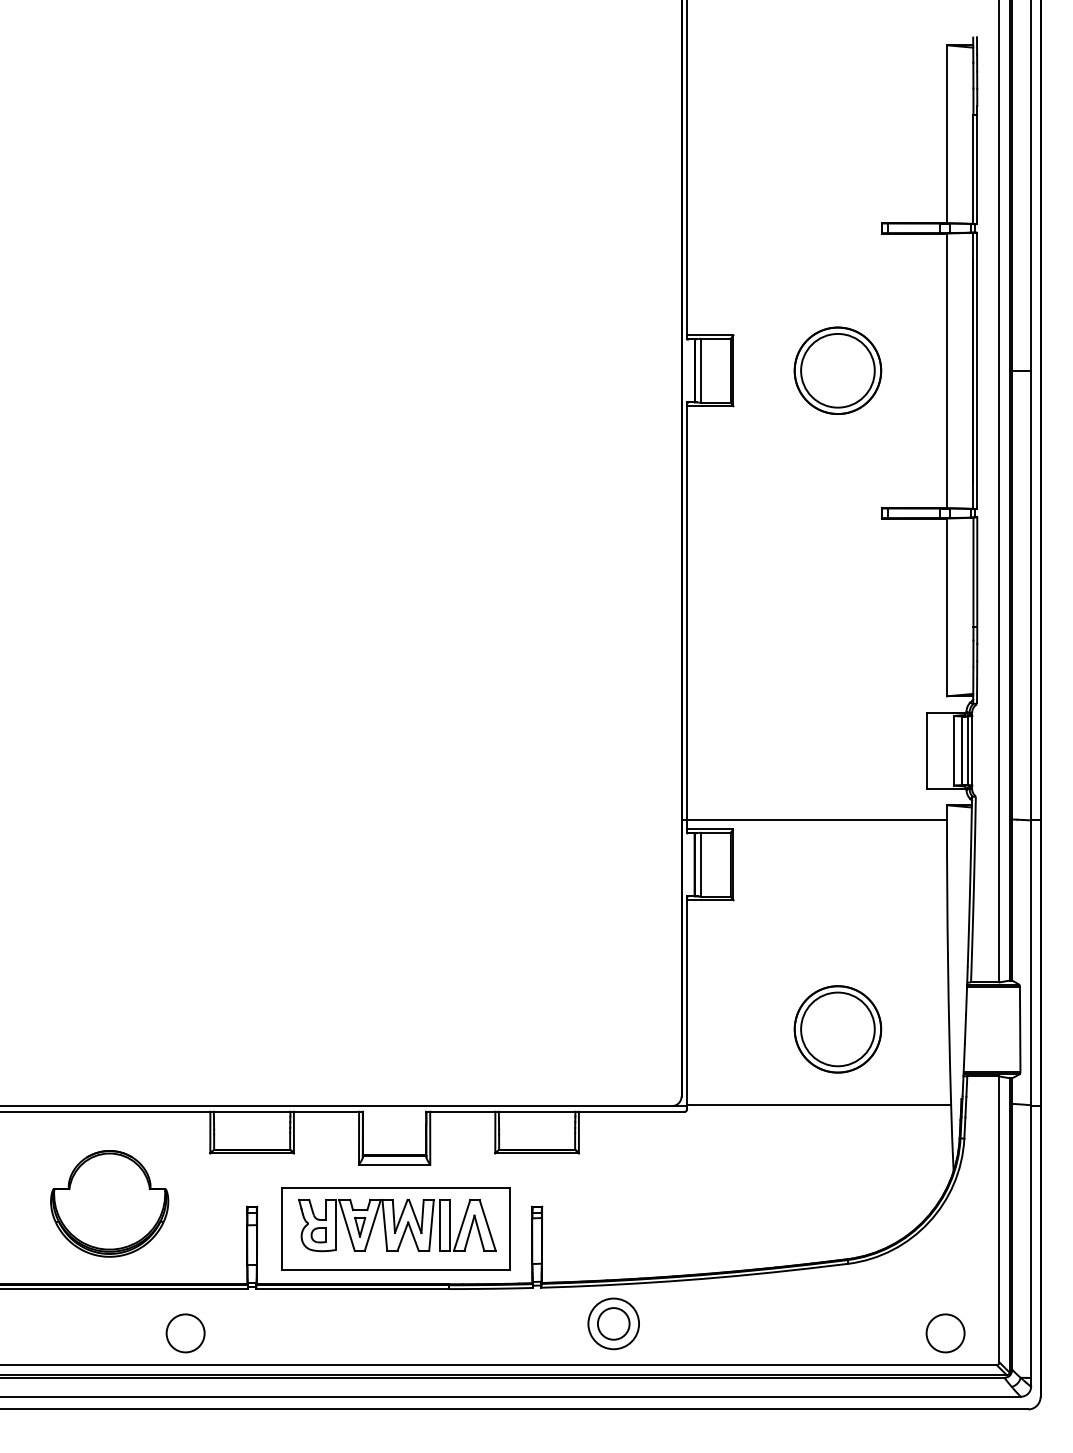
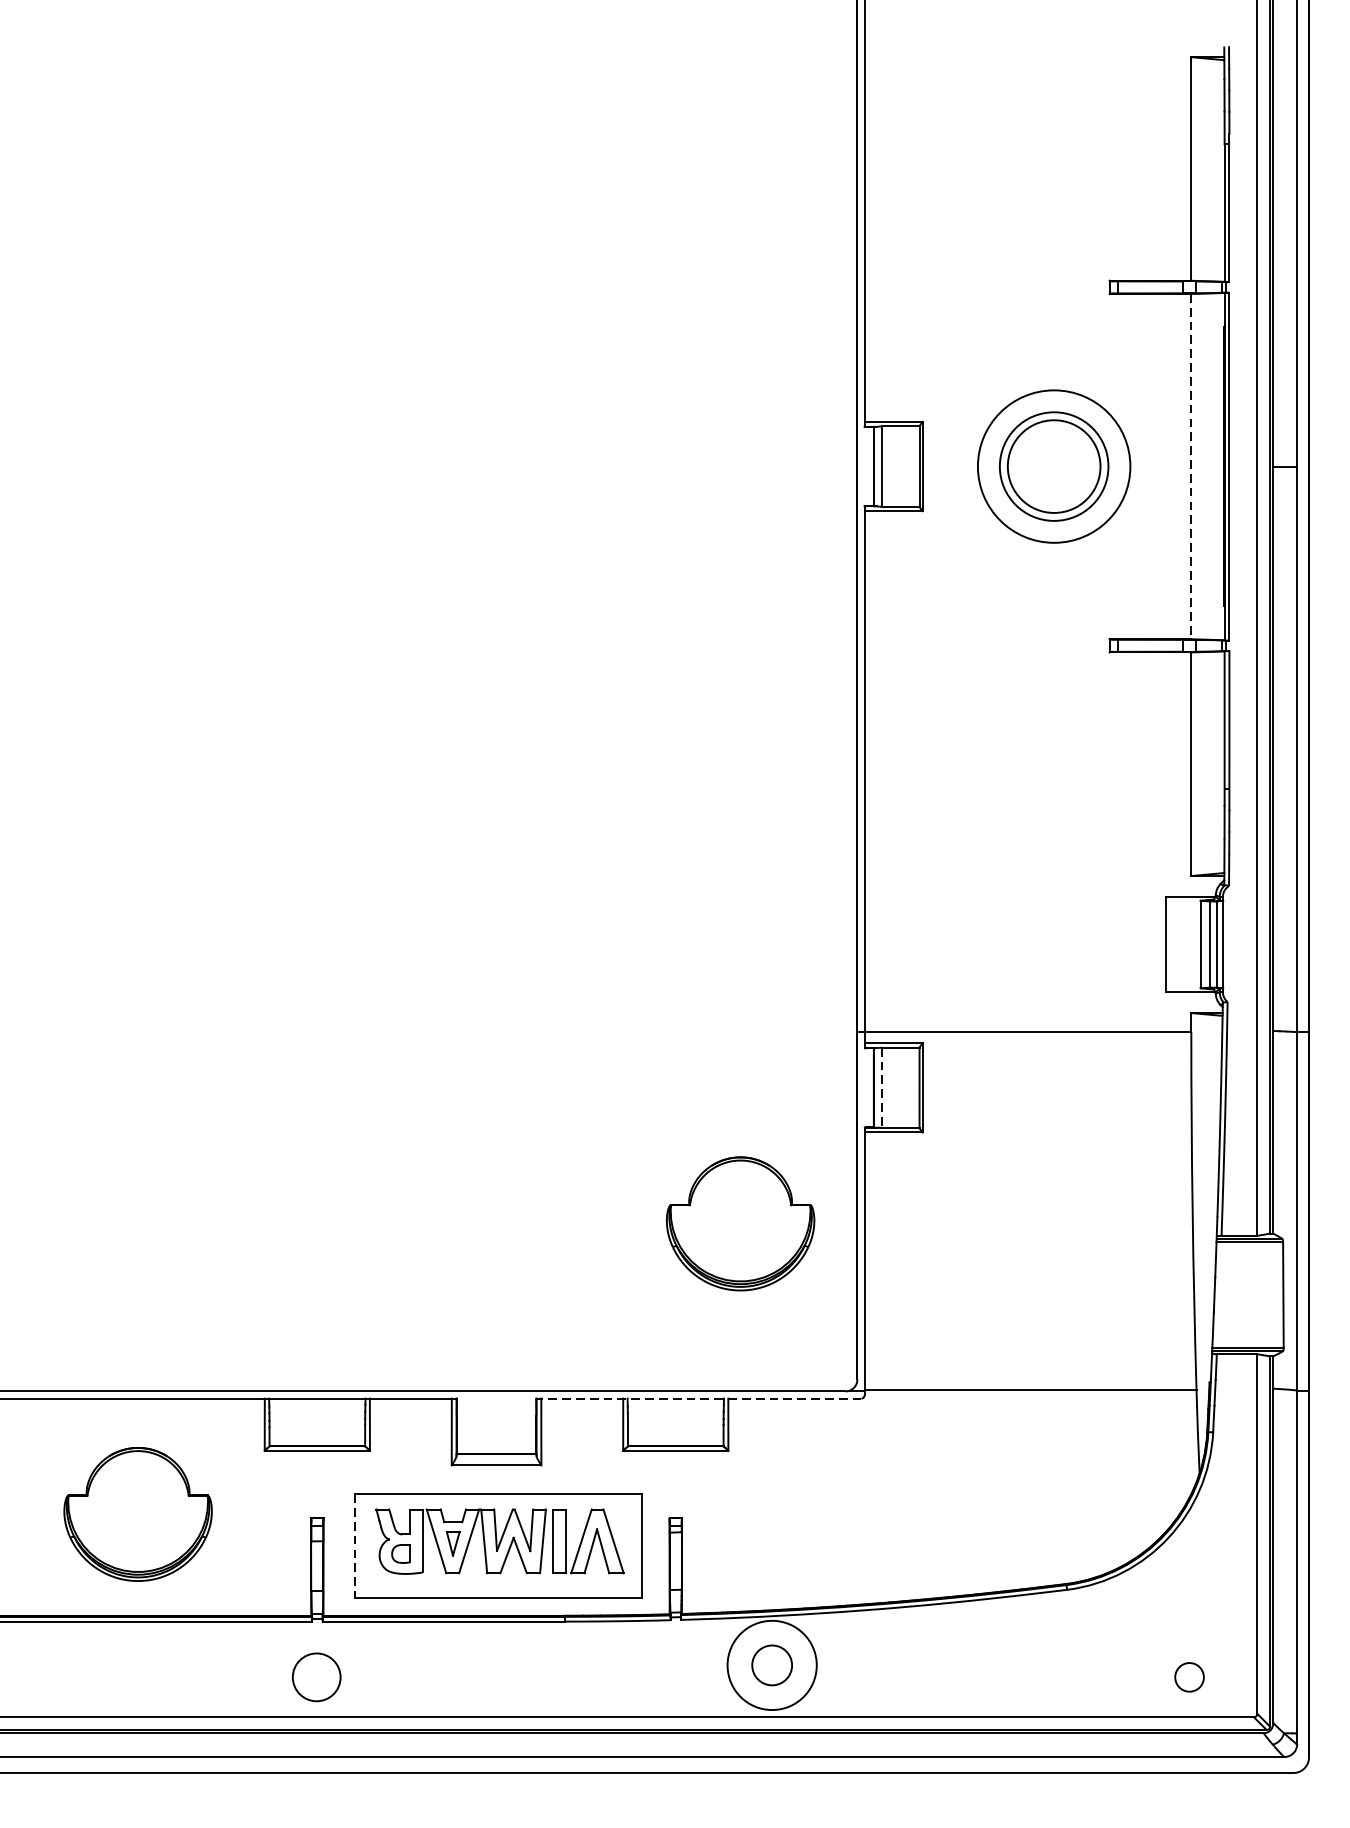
circle: (837, 370) -> (1053, 466), size x1.4
line: (947, 371) -> (1191, 467), solid -> dashed
line: (701, 864) -> (882, 1087), solid -> dashed
part: (588, 972) -> (740, 1223), added
part: (837, 1029) -> (1053, 1295), removed
line: (555, 1111) -> (698, 1398), solid -> dashed
line: (281, 1229) -> (354, 1546), solid -> dashed
circle: (613, 1323) -> (771, 1664), size x1.4
circle: (185, 1333) -> (316, 1677), moved
circle: (945, 1333) -> (1189, 1677), size x0.6

